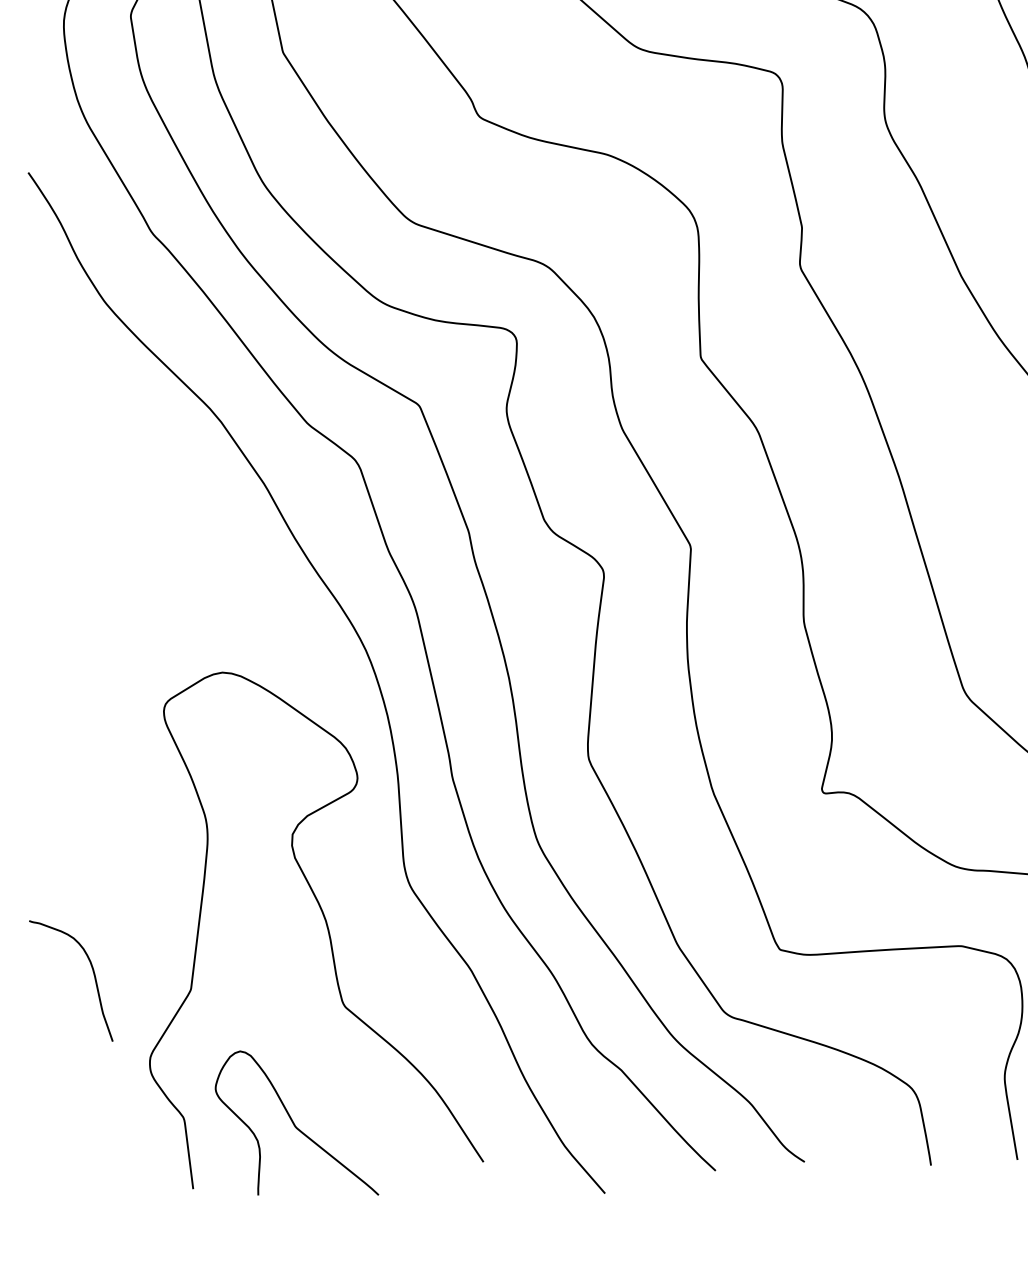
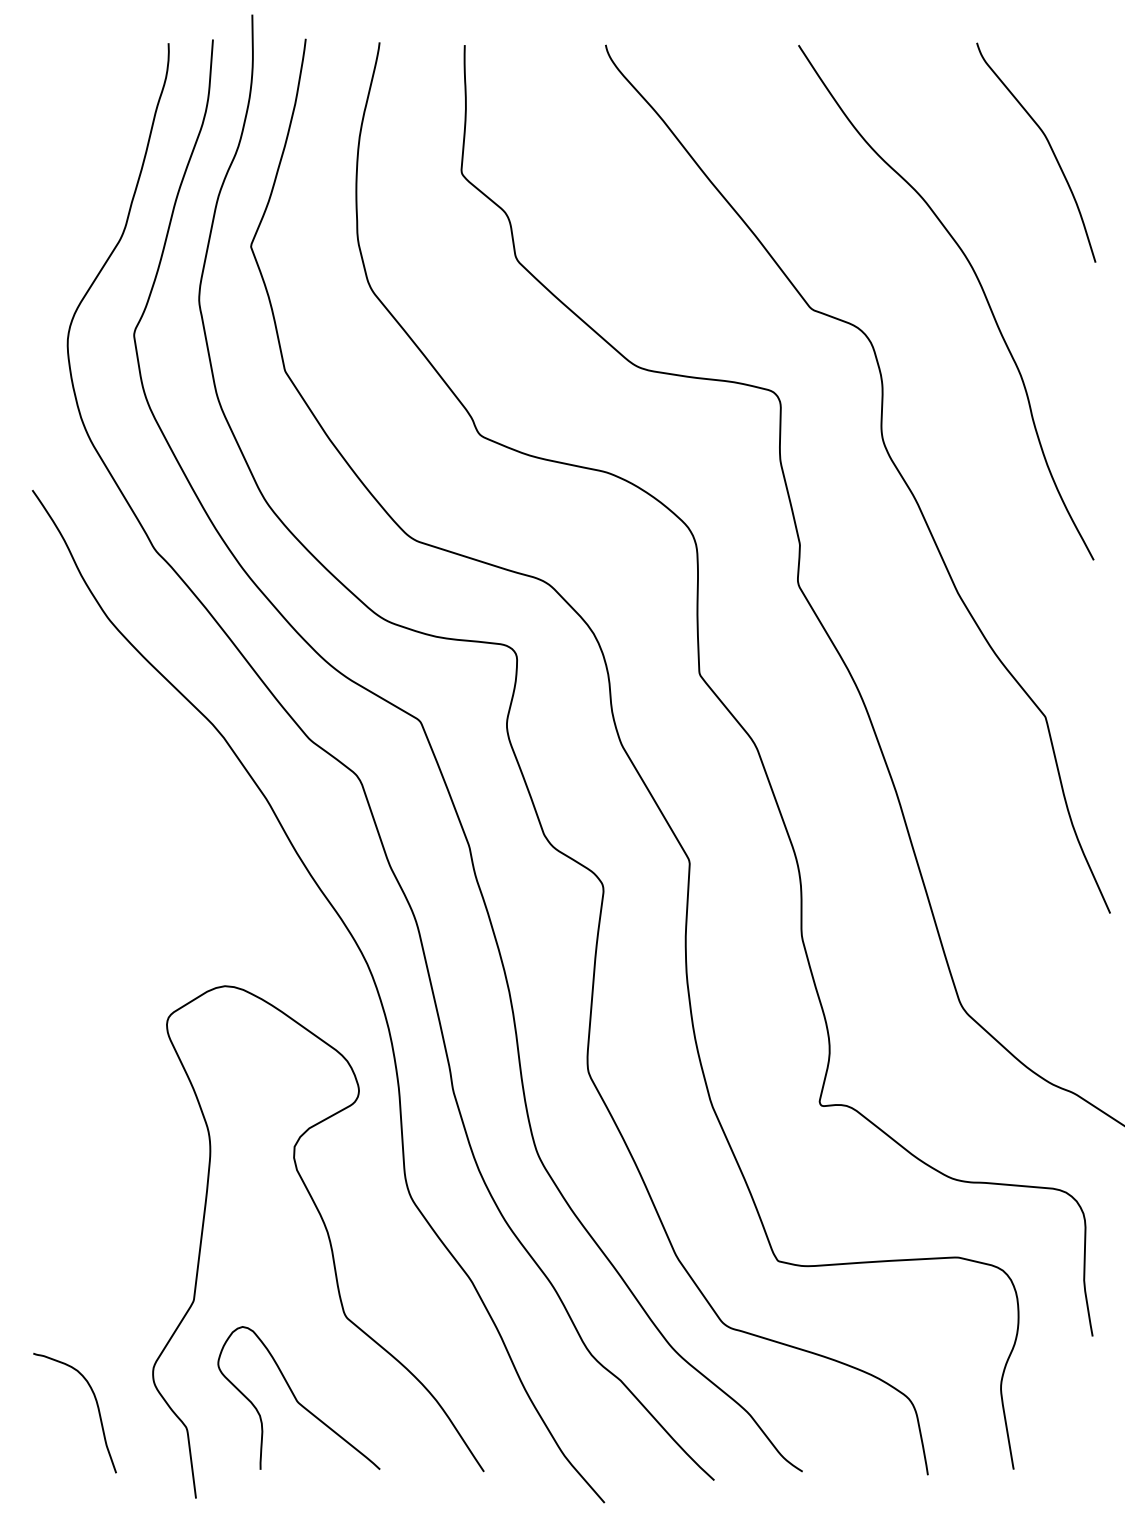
curve: (92, 973) -> (96, 1405), moved
curve: (294, 1122) -> (296, 1397), moved

